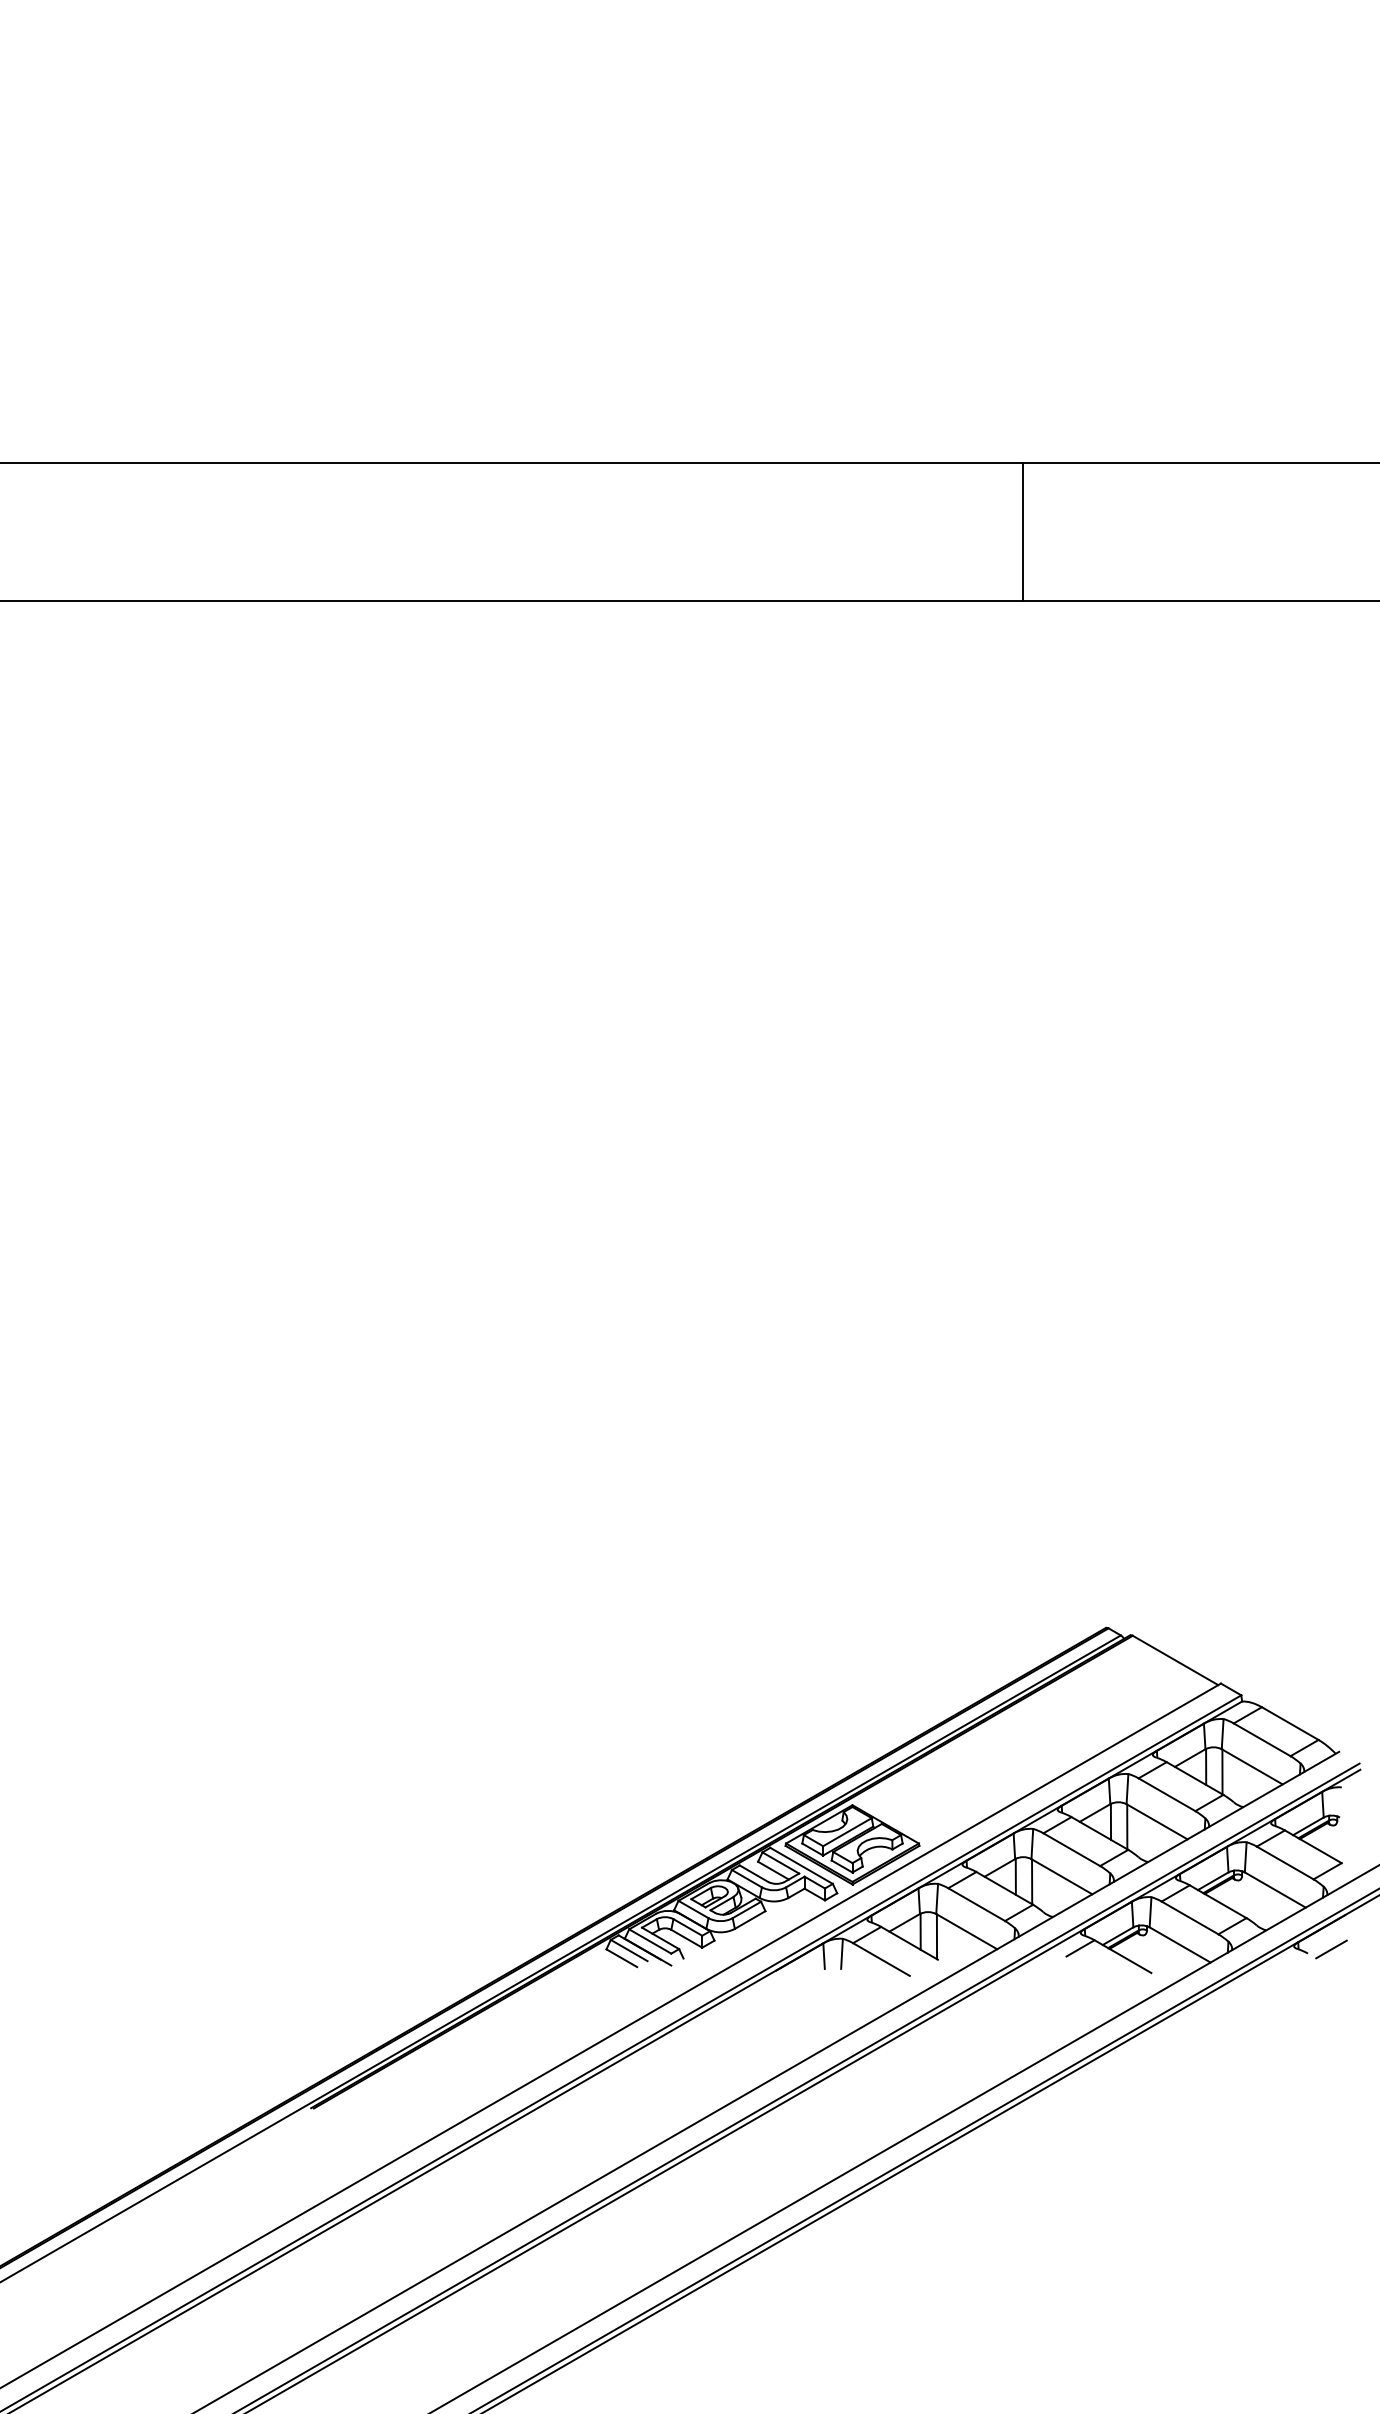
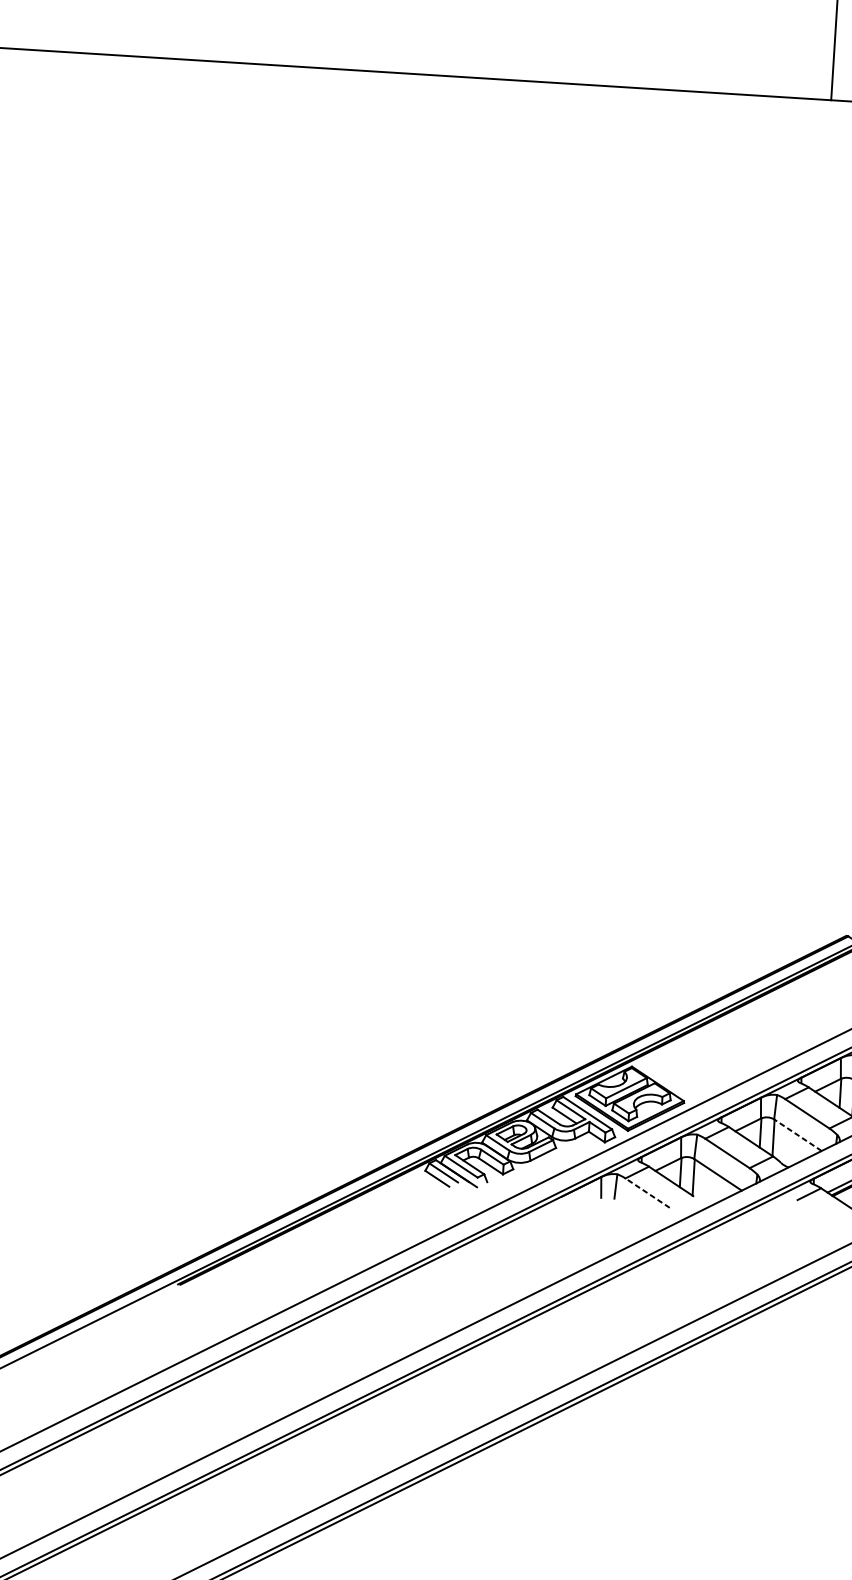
line: (1061, 1876) -> (797, 1135), solid -> dashed
line: (881, 1959) -> (647, 1193), solid -> dashed

